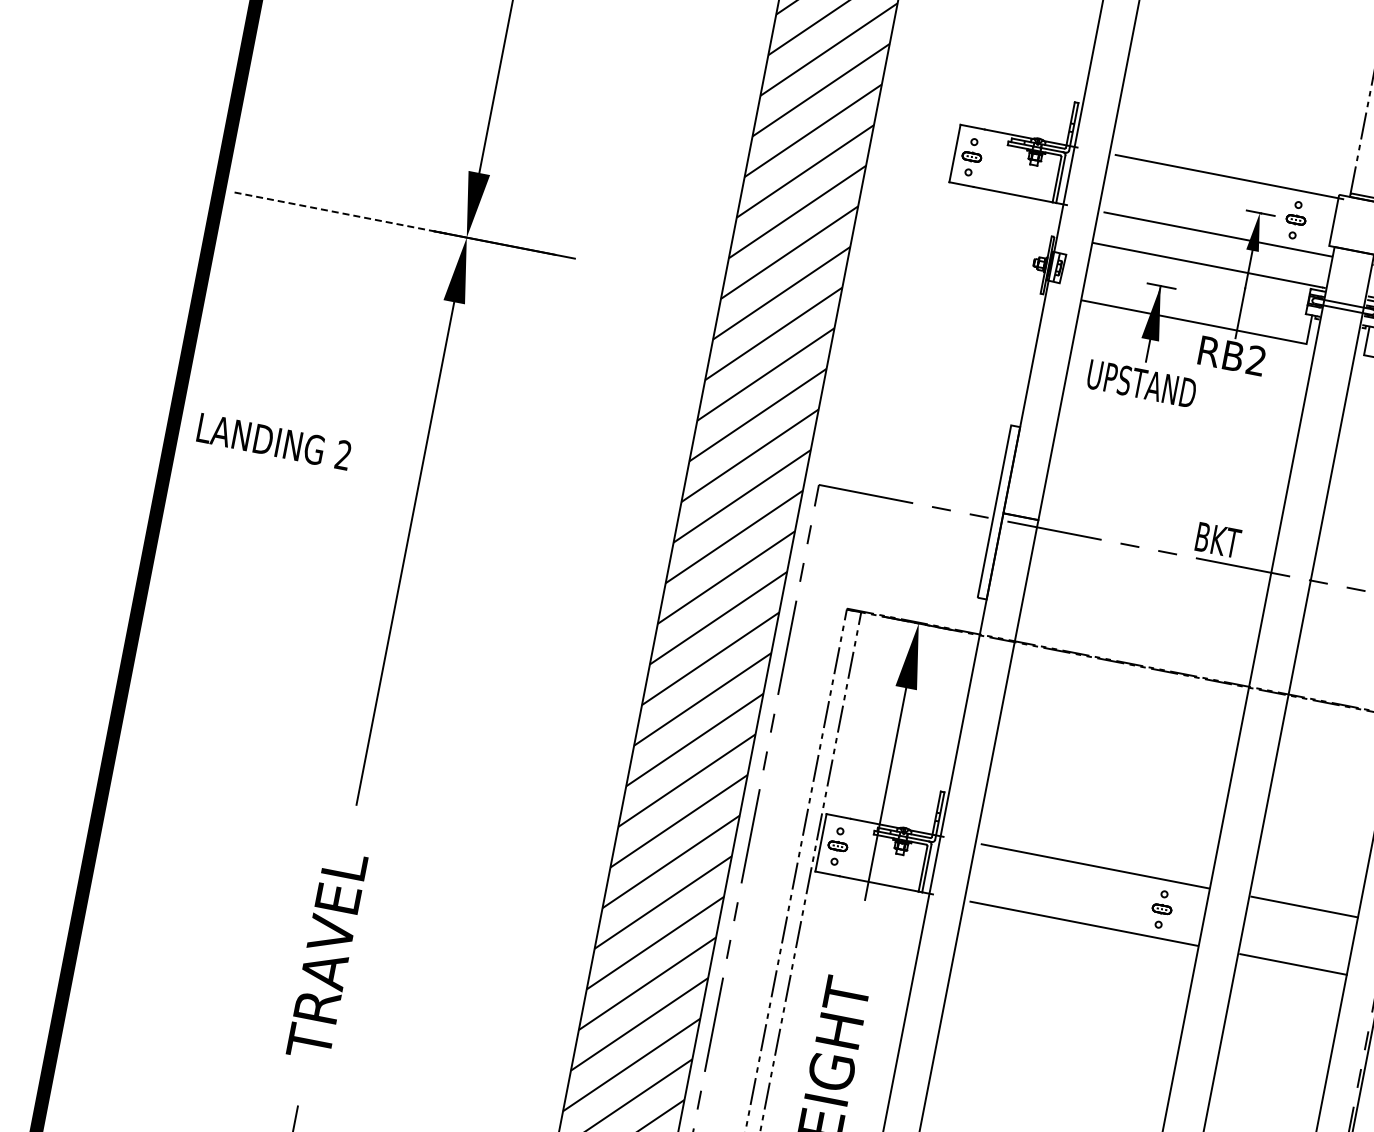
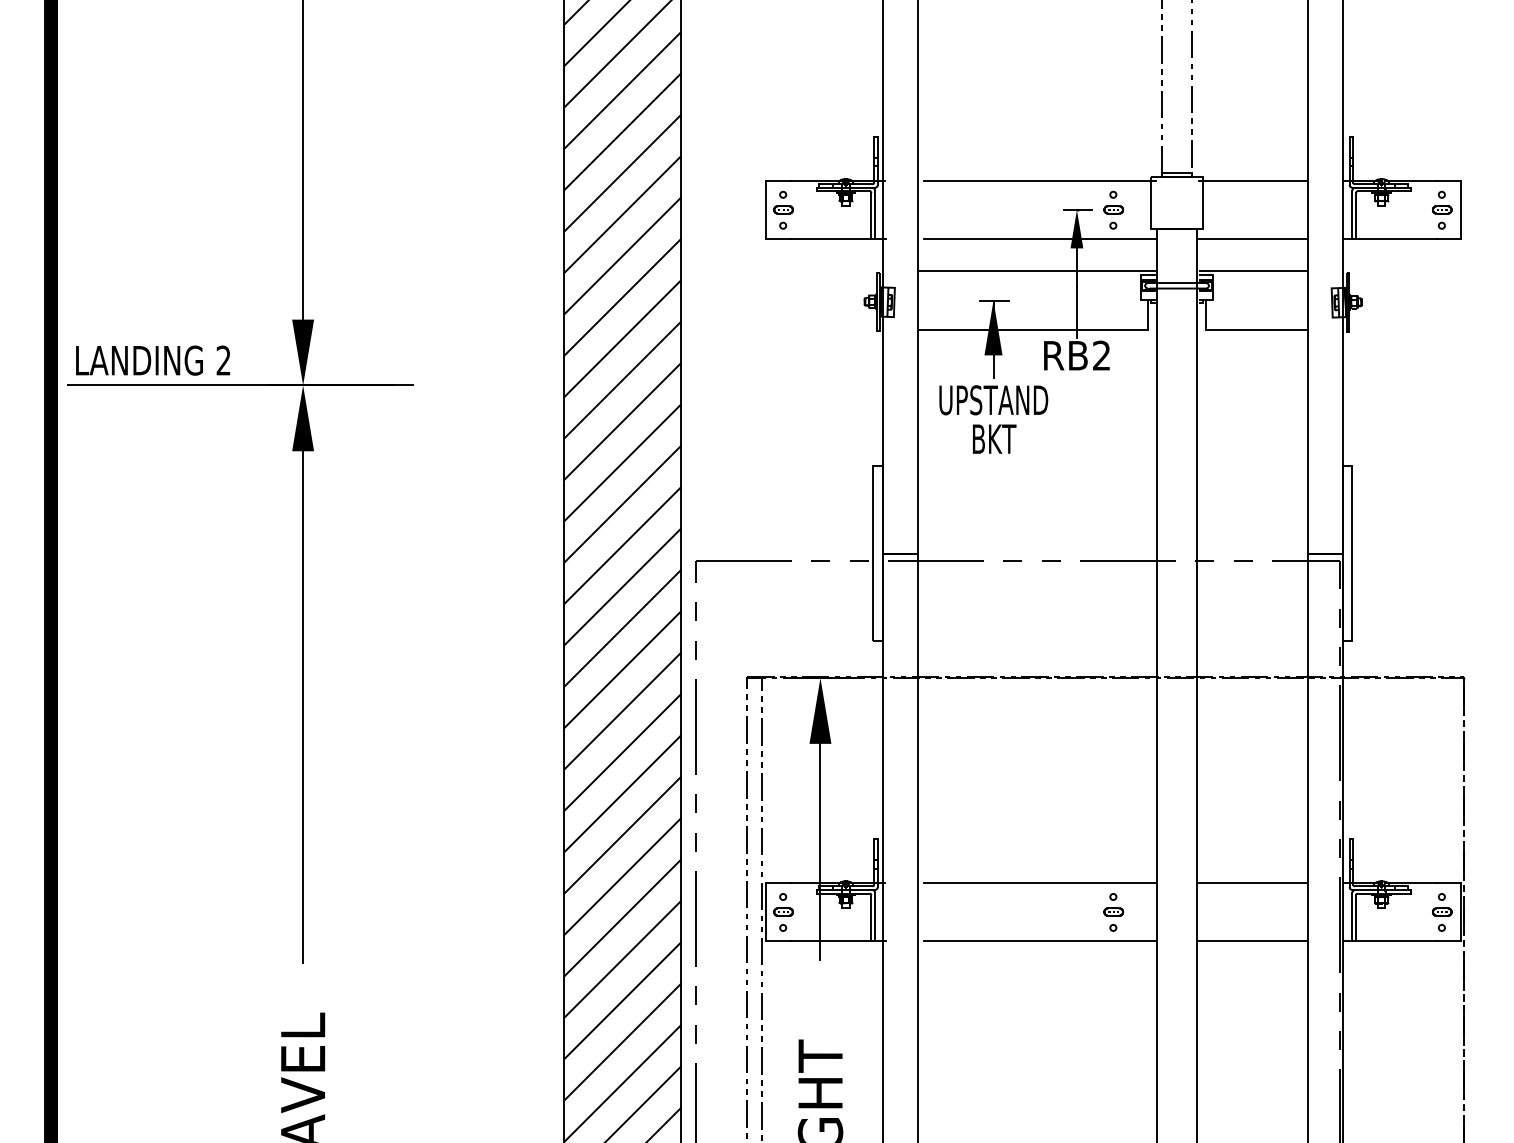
line: (341, 213) -> (175, 385), dashed -> solid
text: (273, 441) -> (152, 360), moved
text: (1218, 539) -> (994, 438), moved

